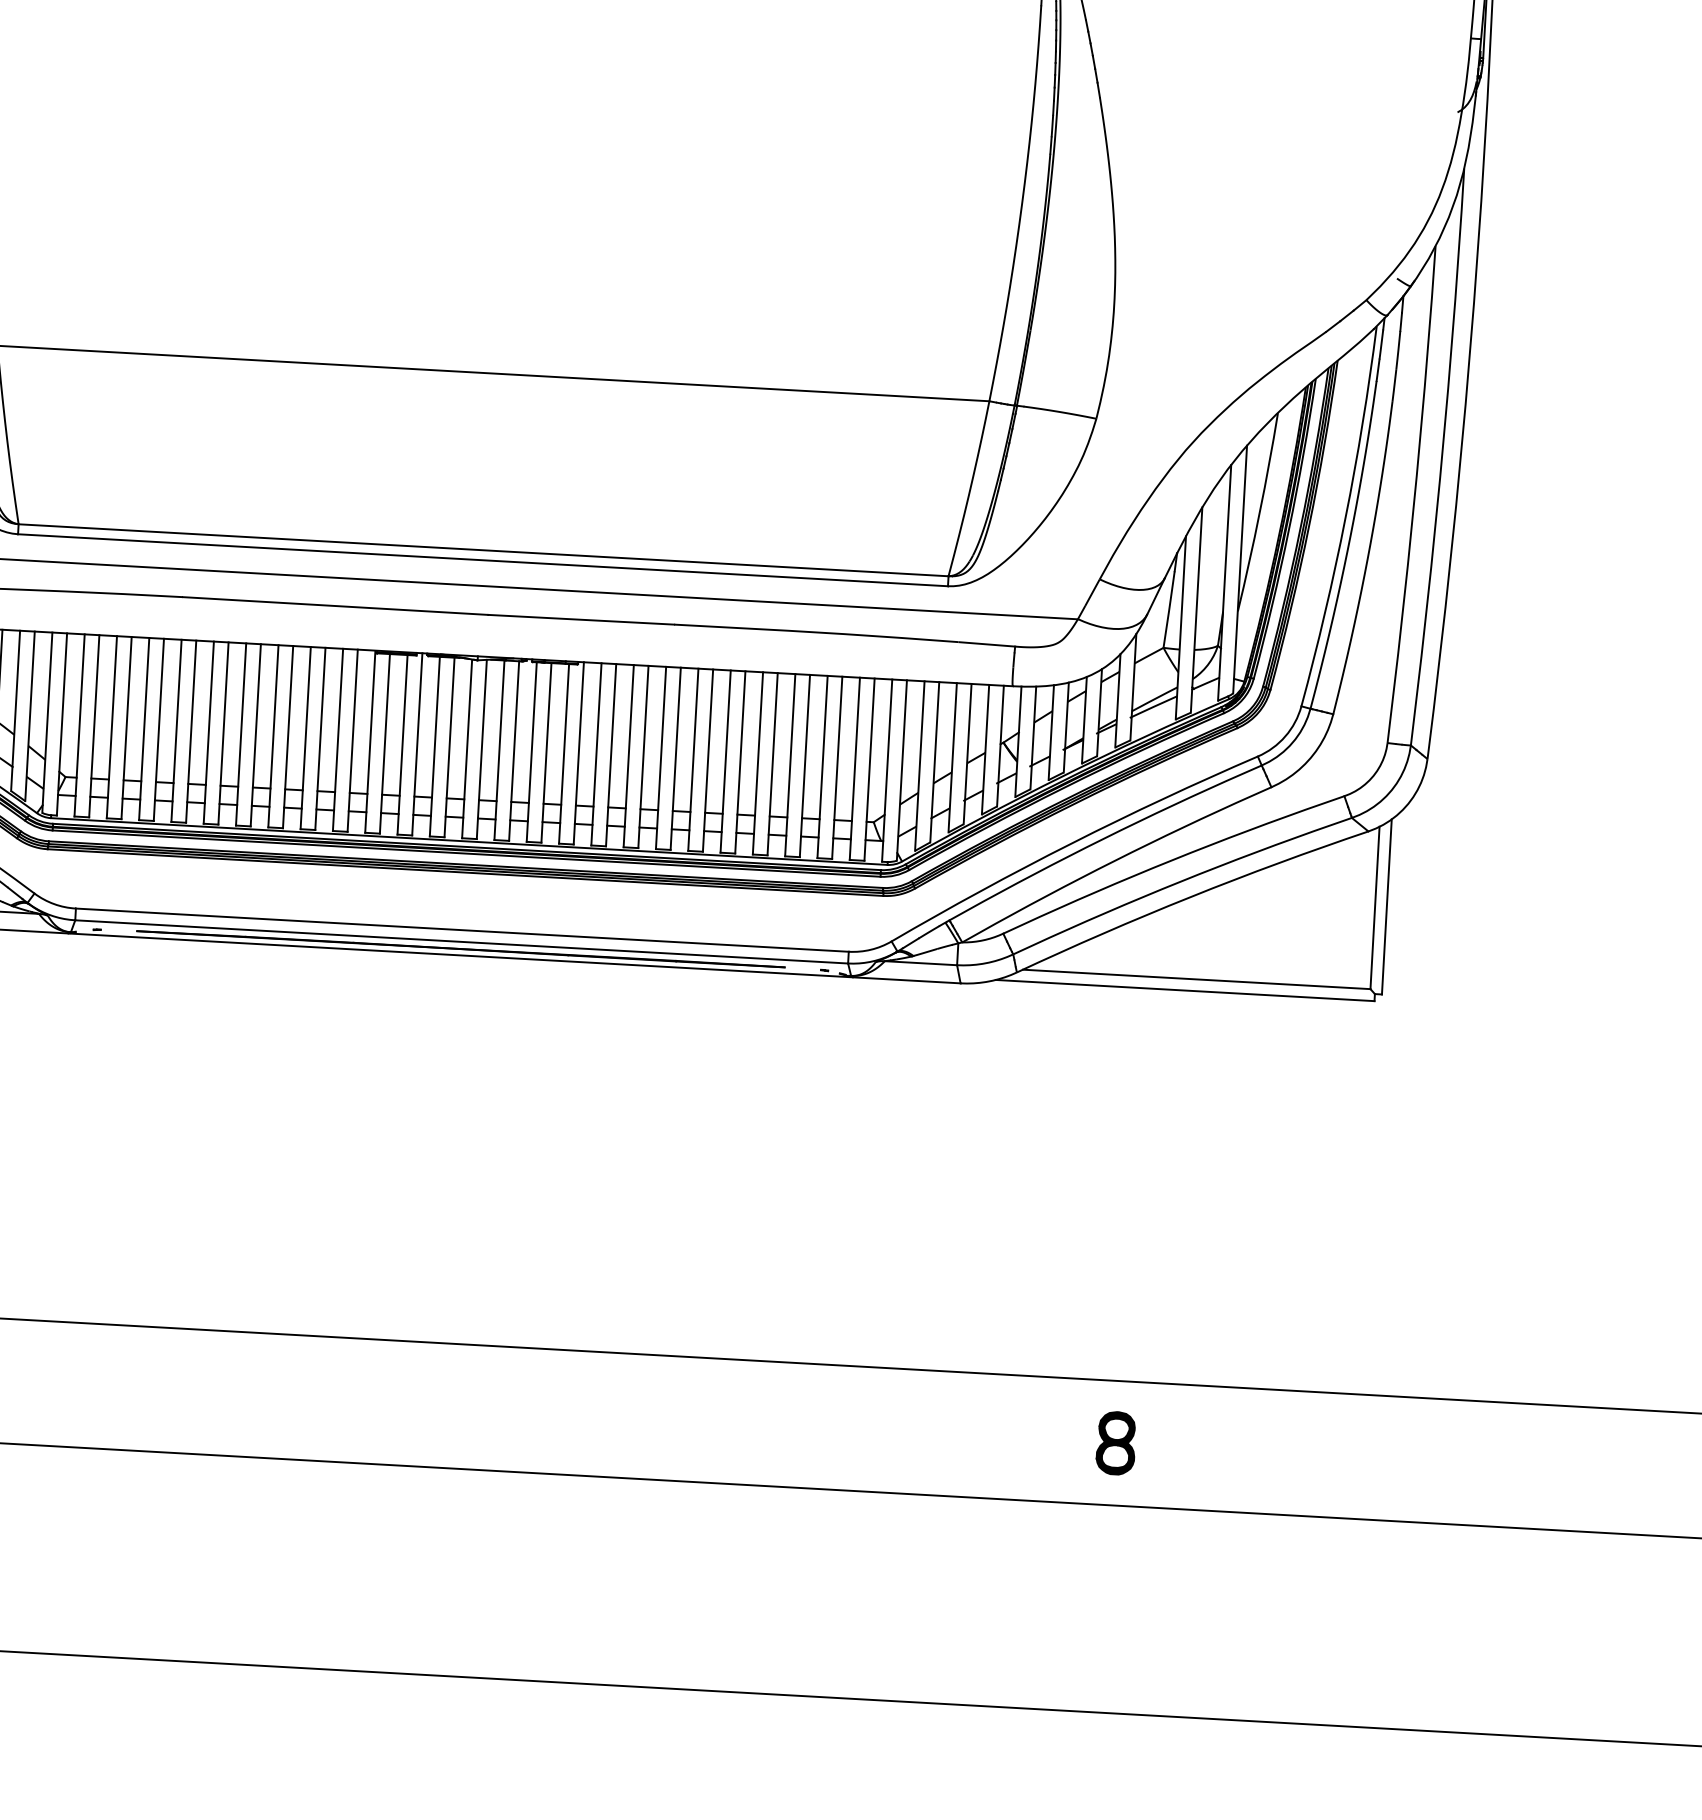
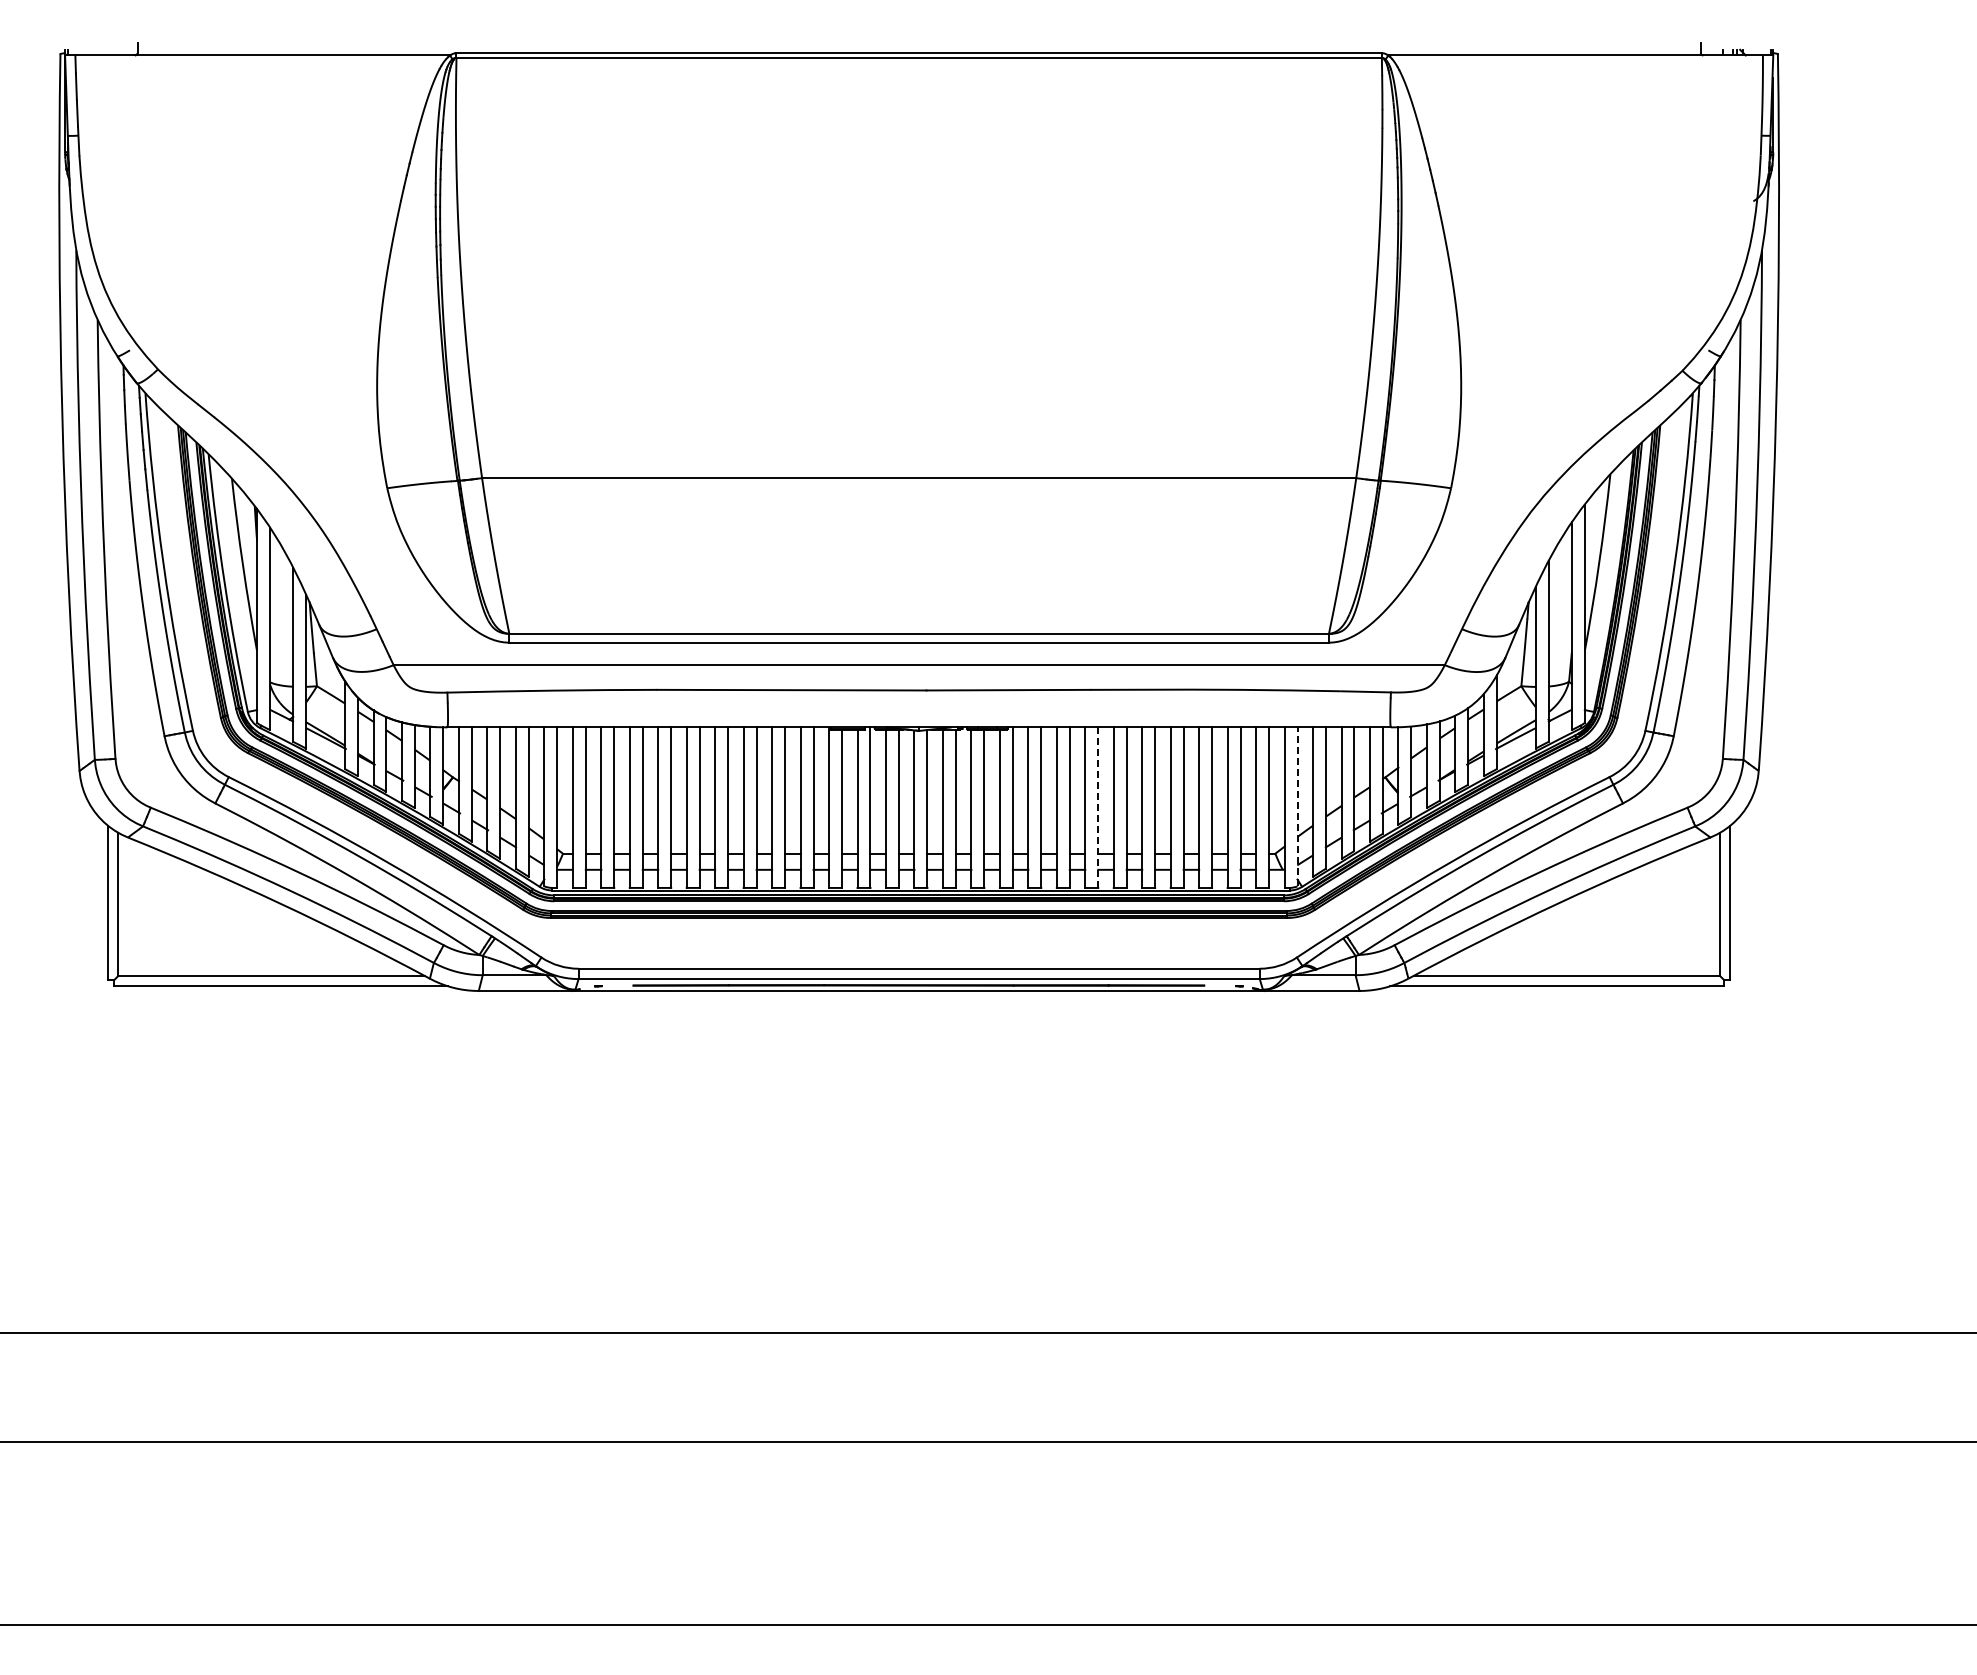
line: (676, 758) -> (1098, 807), solid -> dashed
line: (901, 770) -> (1297, 806), solid -> dashed
part: (1115, 1443) -> (1518, 1387), removed

